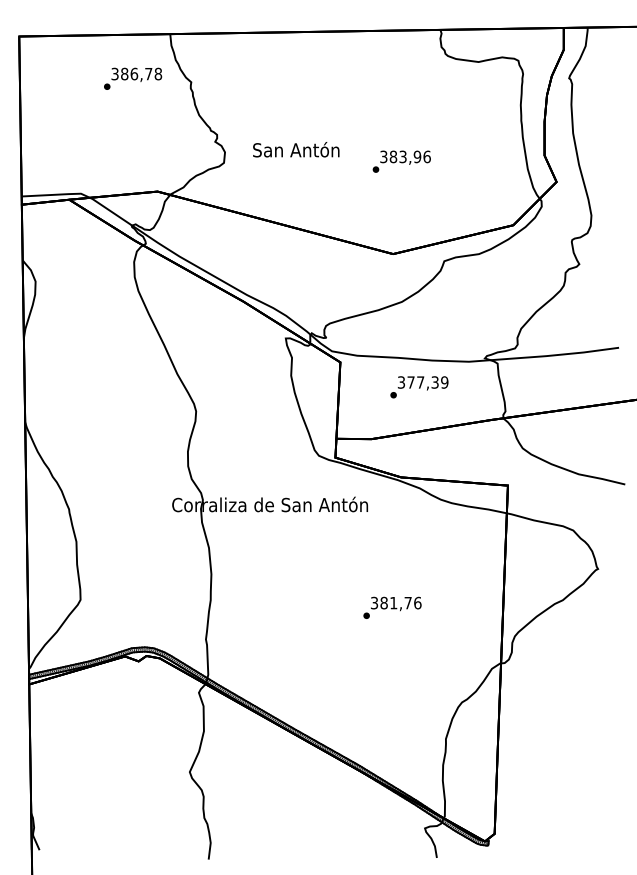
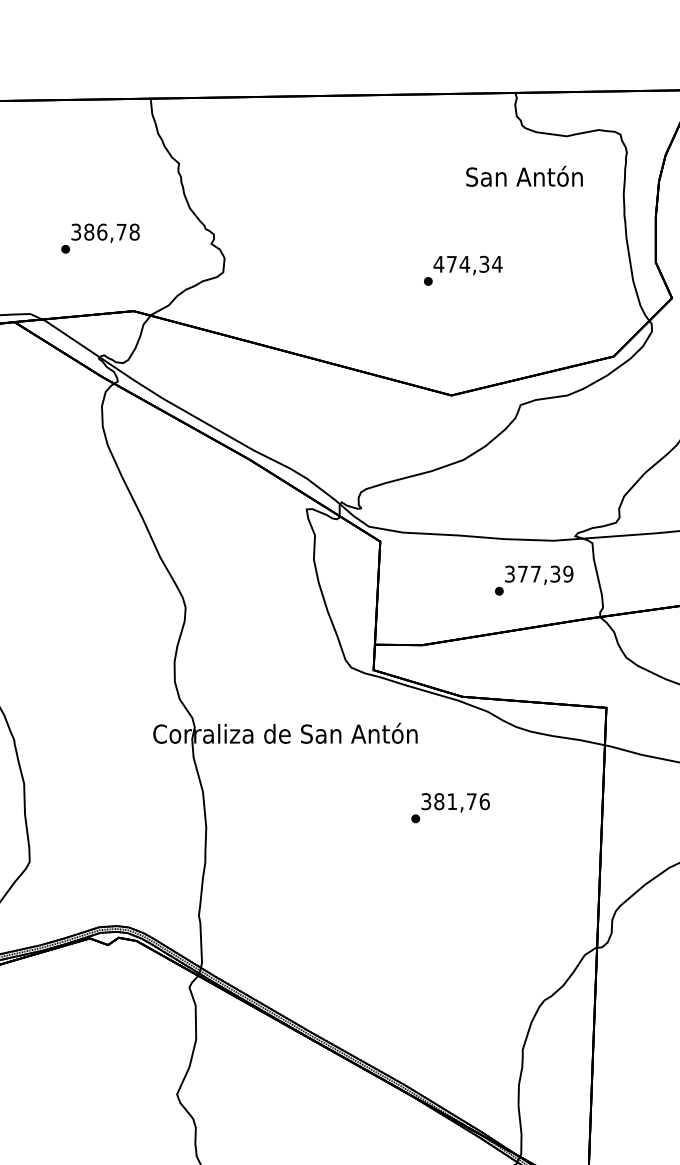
text: (133, 78) -> (101, 238), moved
text: (296, 149) -> (524, 176), moved
text: (405, 156) -> (468, 263), 383,96 -> 474,34
text: (419, 387) -> (534, 580), moved
text: (392, 607) -> (450, 807), moved

